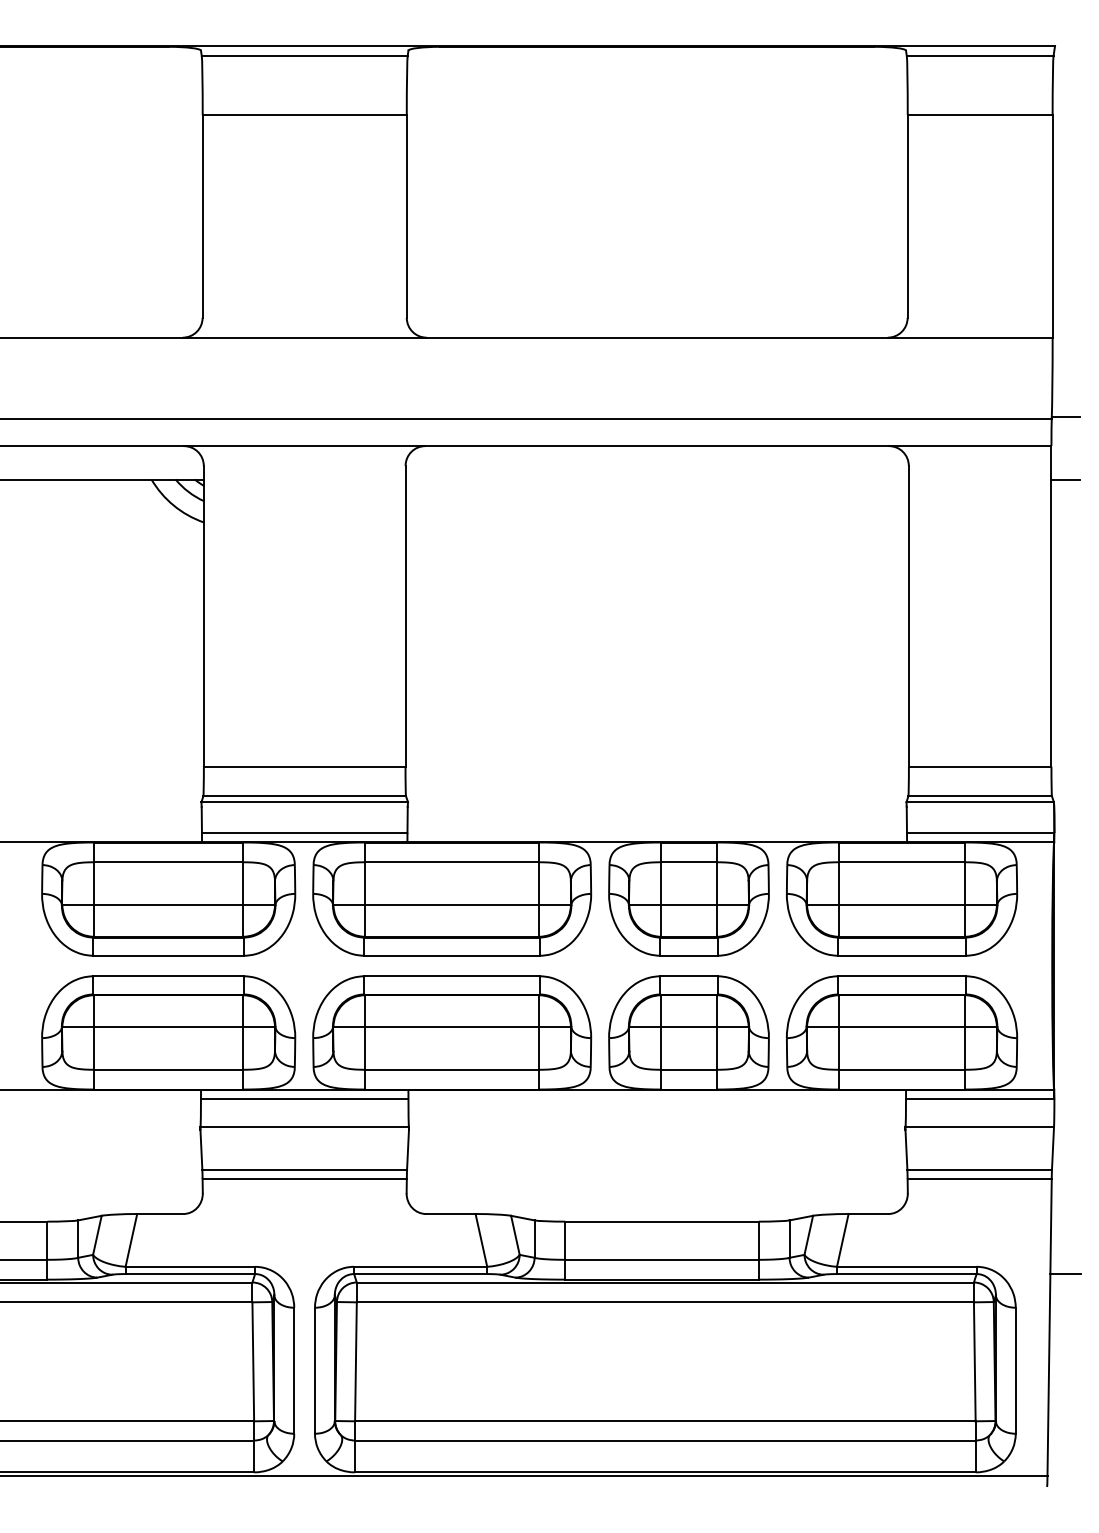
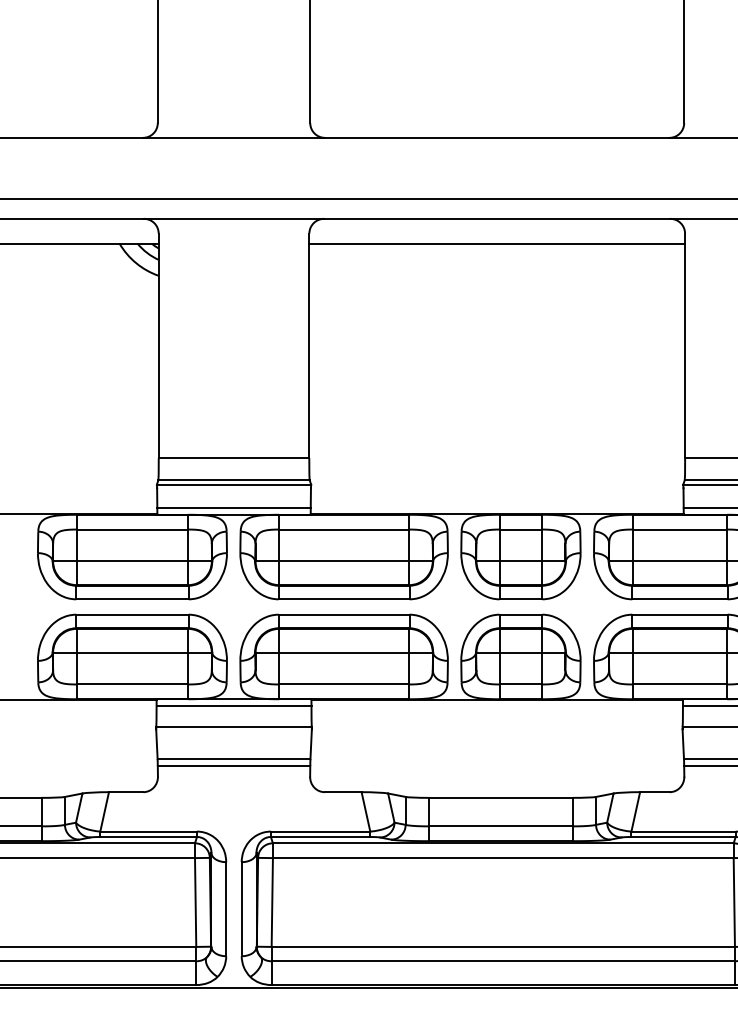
line: (656, 479) -> (496, 243), added

